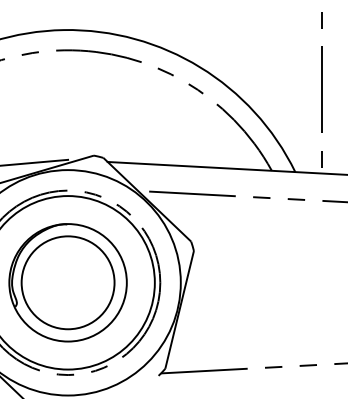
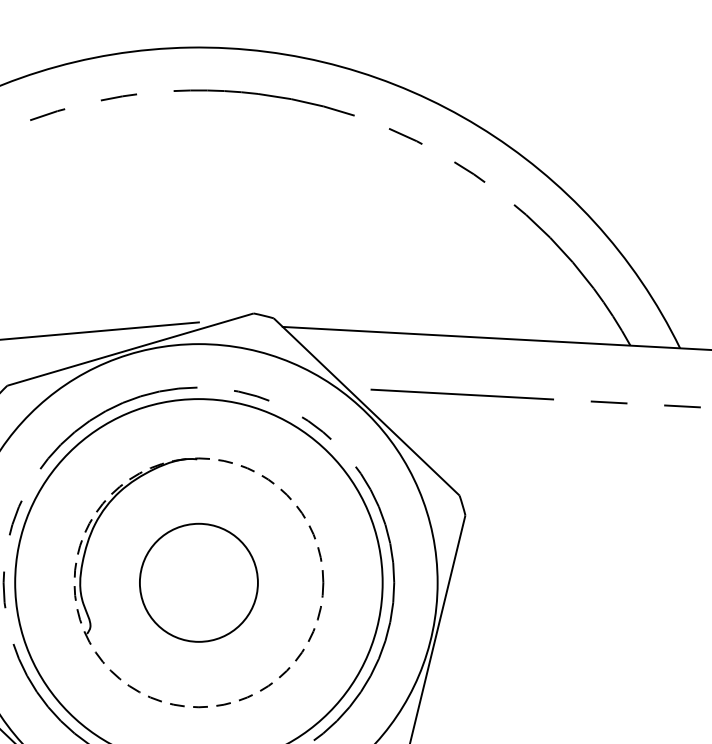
circle: (67, 282) -> (197, 582), size x0.6
circle: (67, 282) -> (197, 582), solid -> dashed

